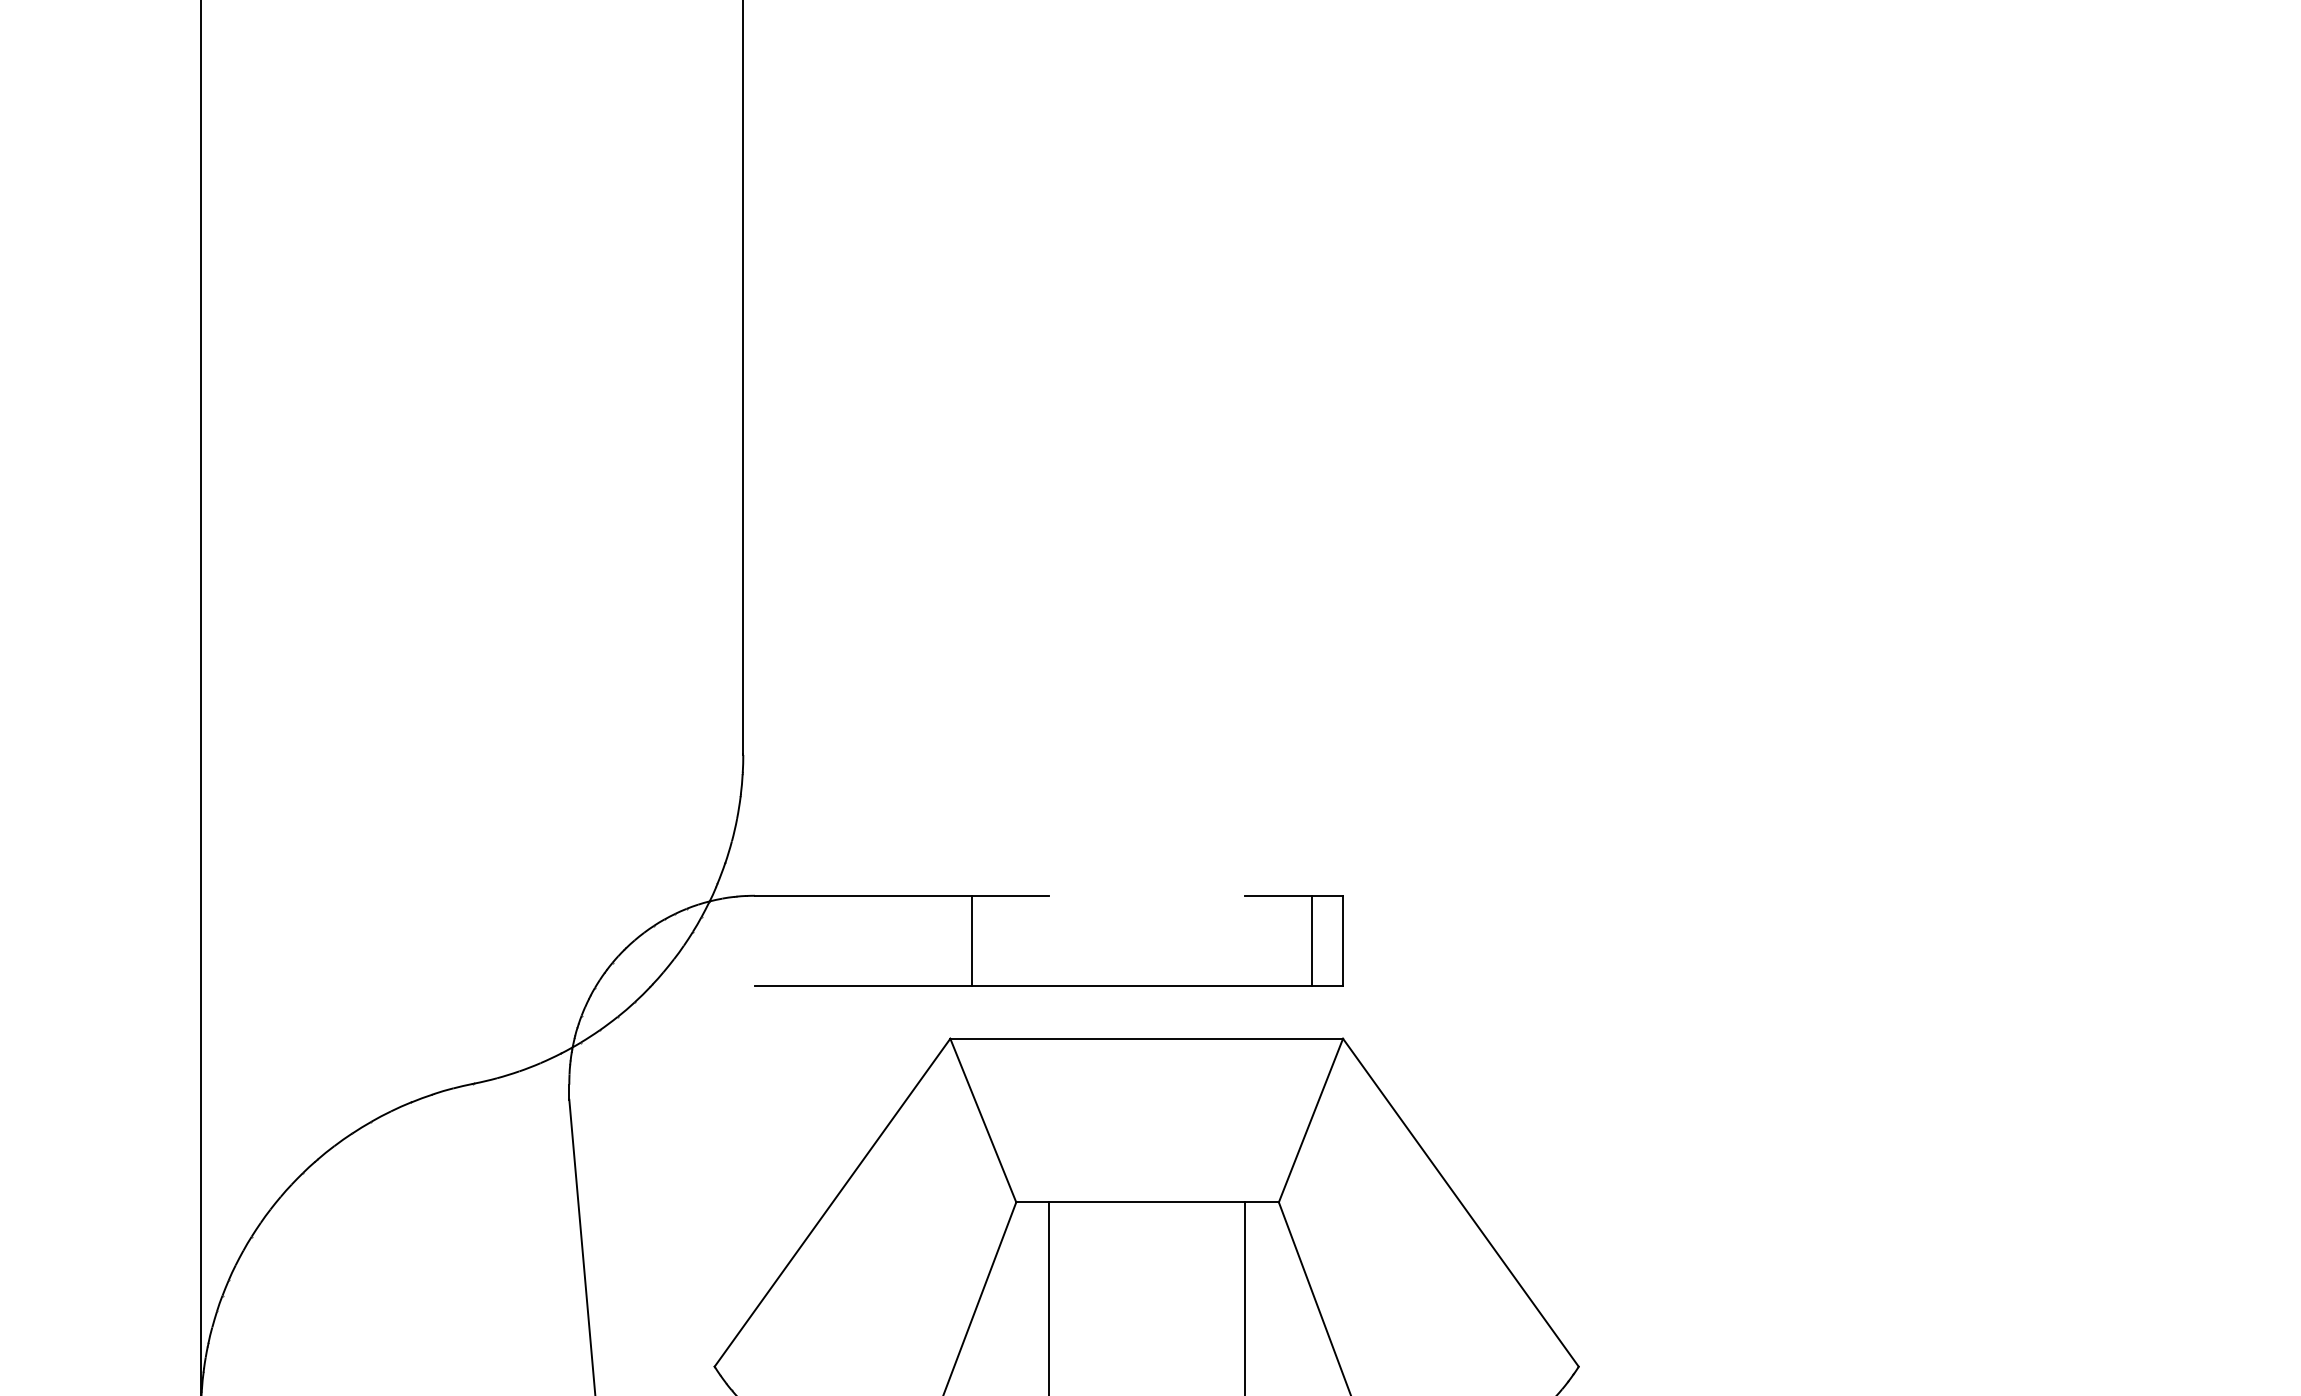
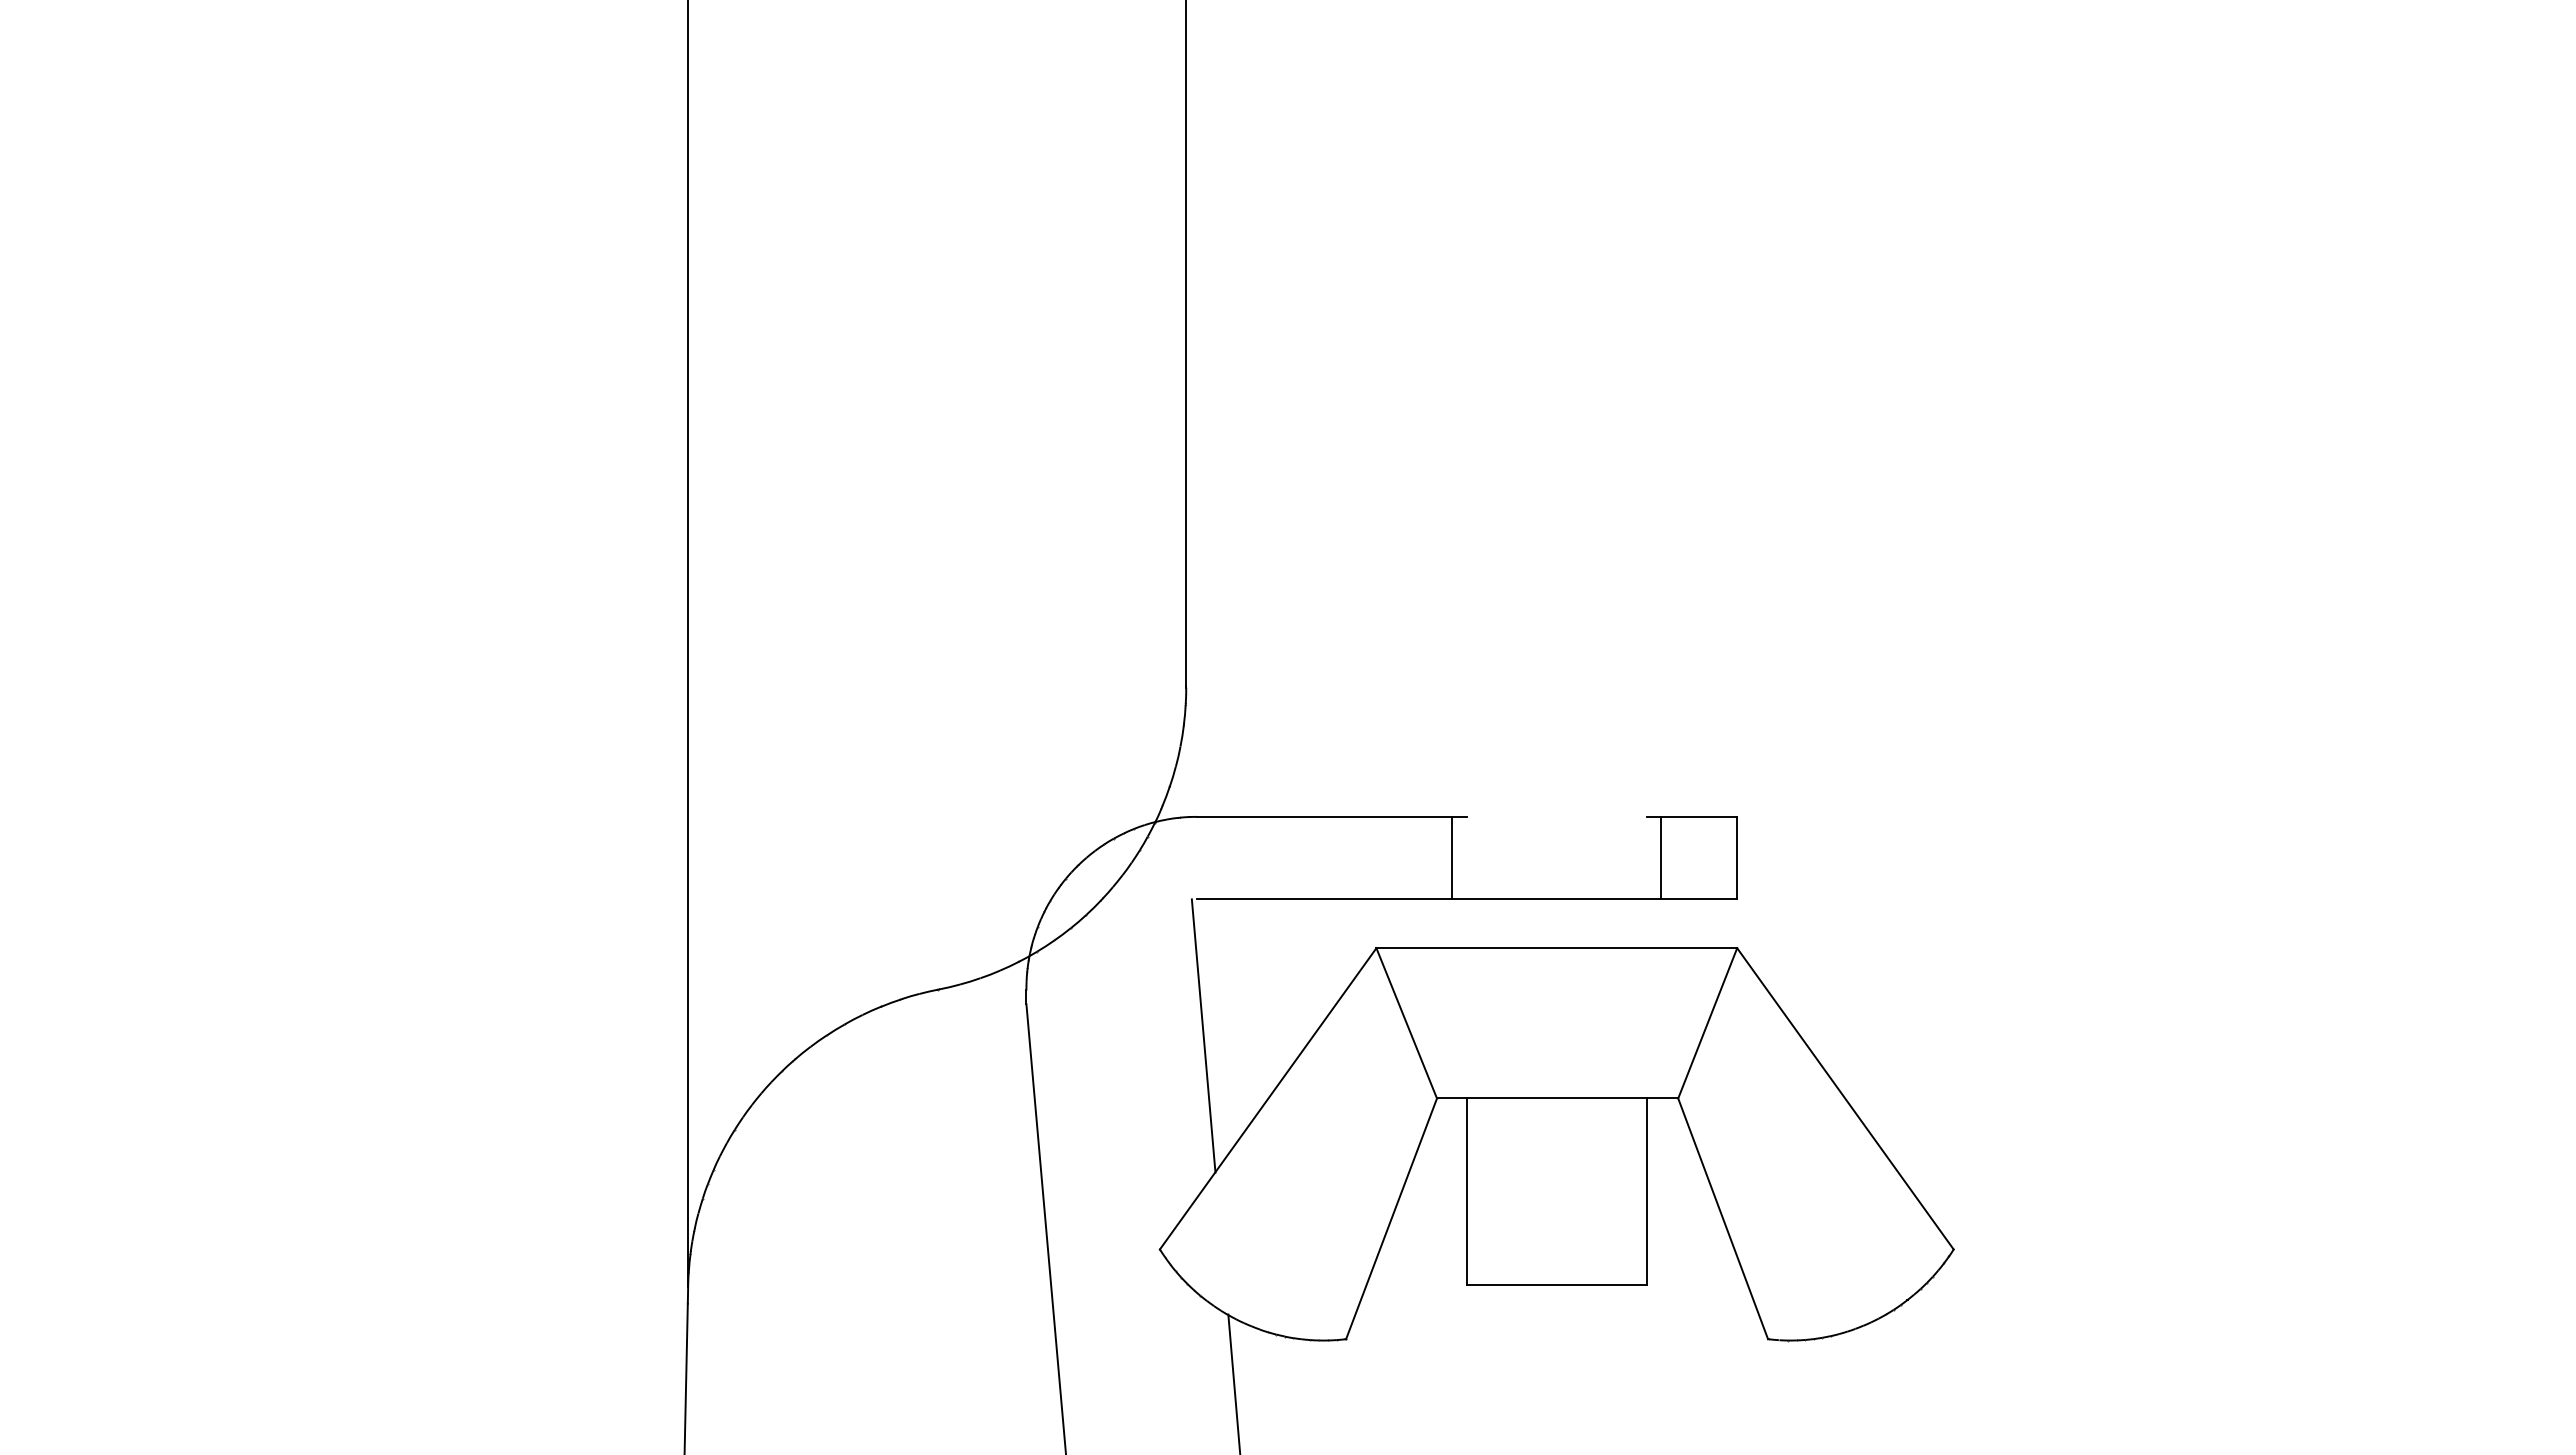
line: (972, 939) -> (1452, 857), moved
line: (1311, 939) -> (1661, 857), moved
line: (762, 1133) -> (1203, 1035), added

